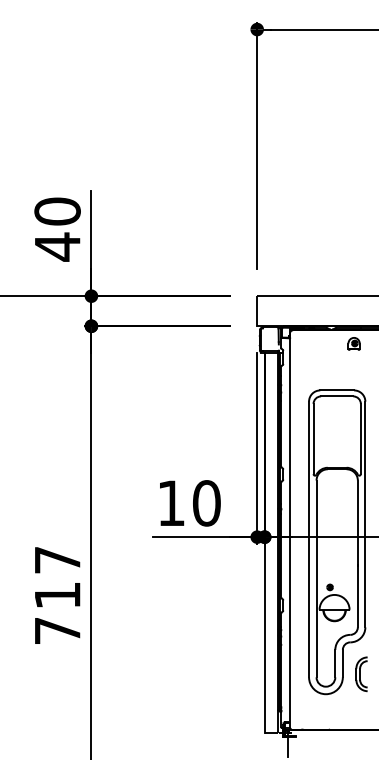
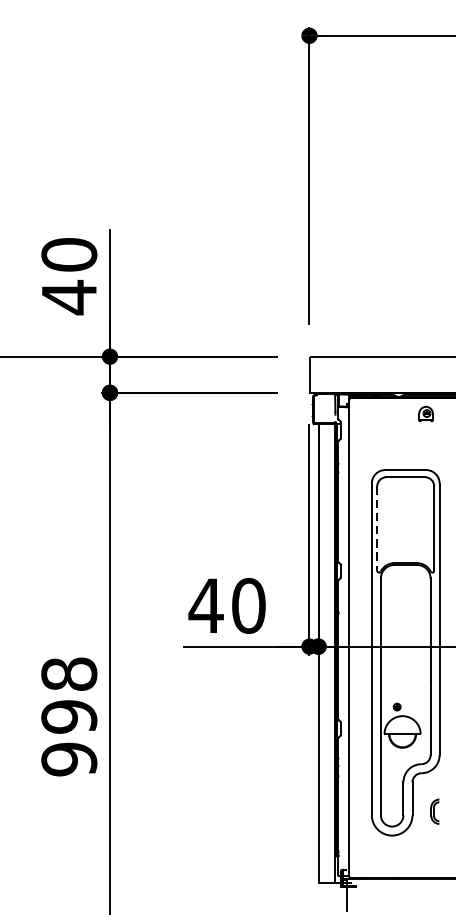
line: (313, 439) -> (377, 529), solid -> dashed
text: (171, 502) -> (206, 604), 10 -> 40
text: (57, 595) -> (69, 716), 717 -> 998
part: (361, 674) -> (434, 811), size x0.6

